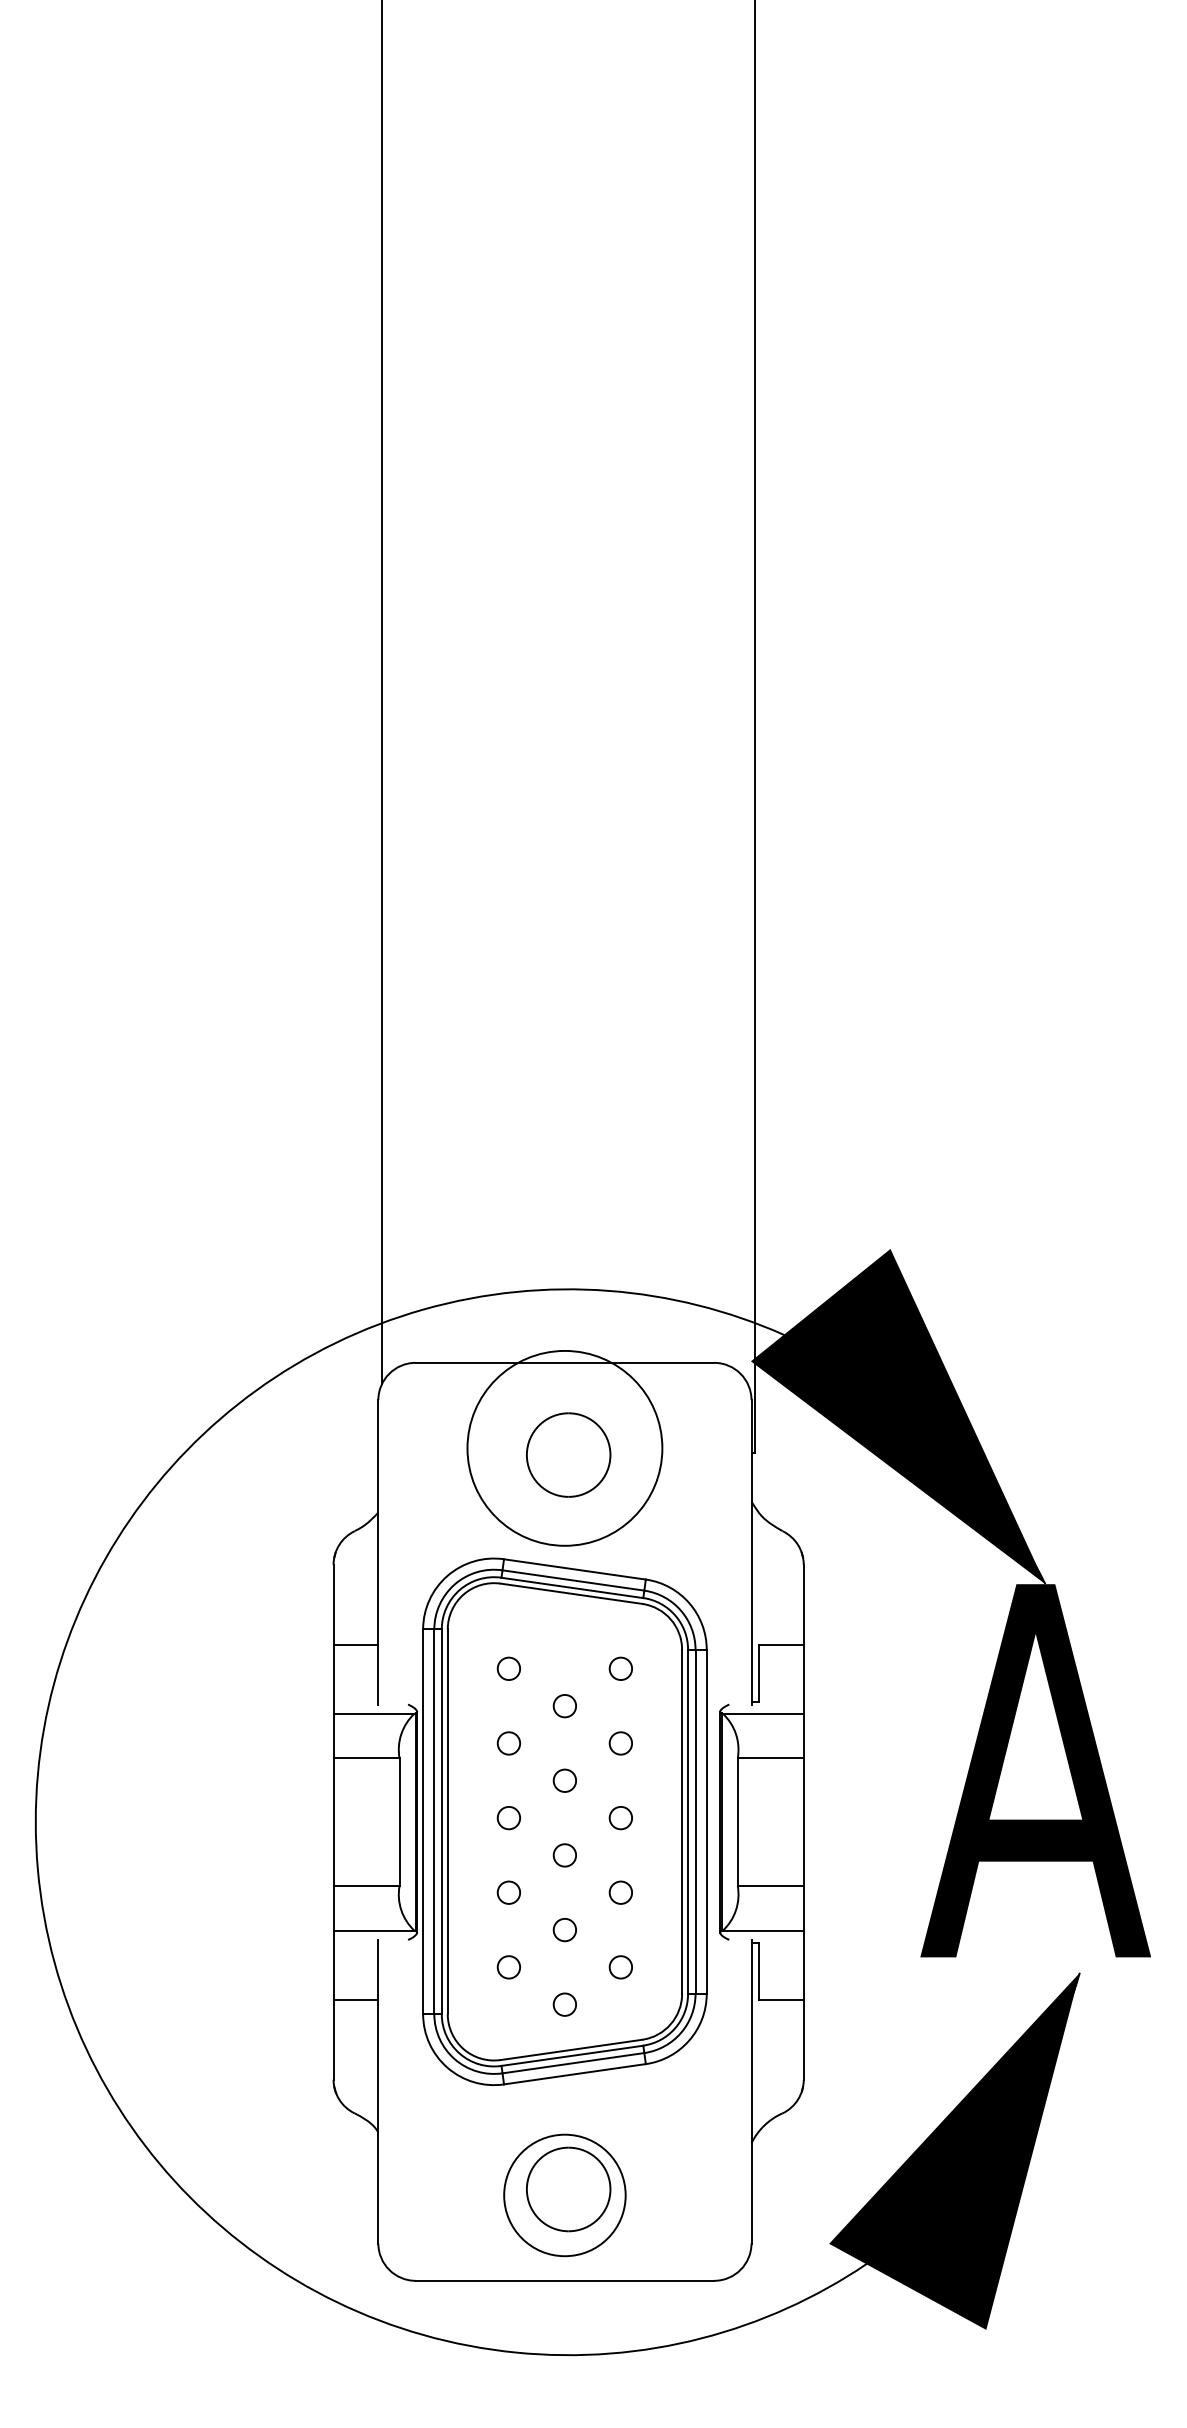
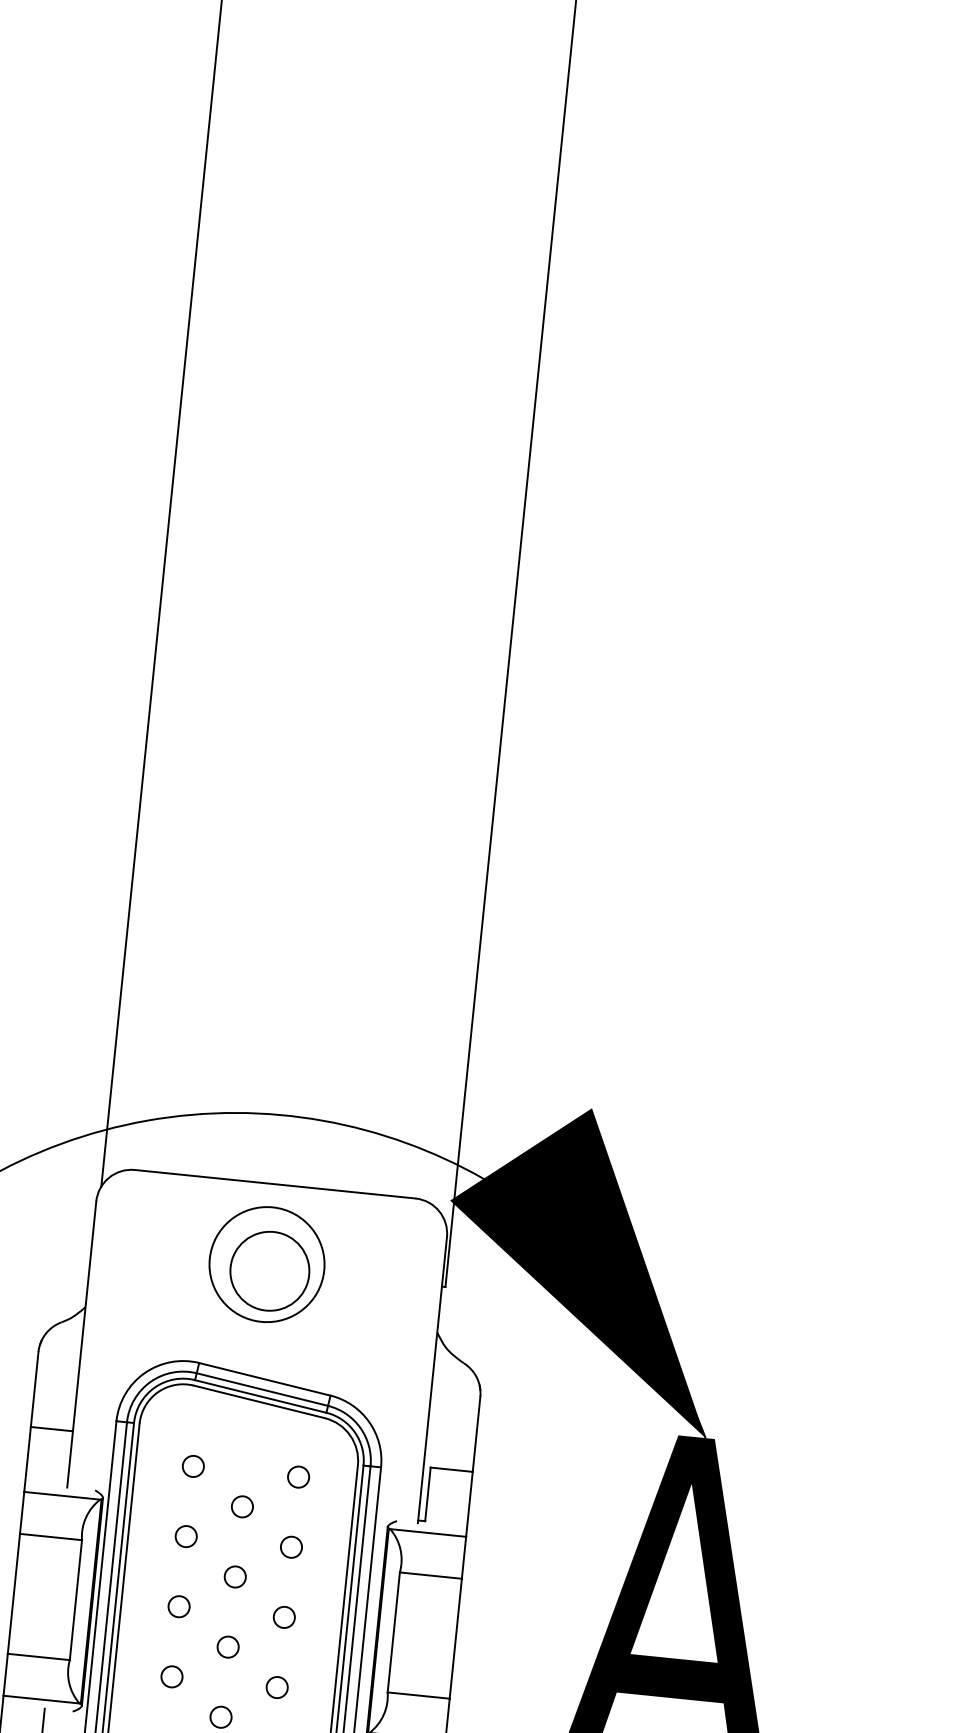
circle: (564, 1448) -> (266, 1264), size x0.62

